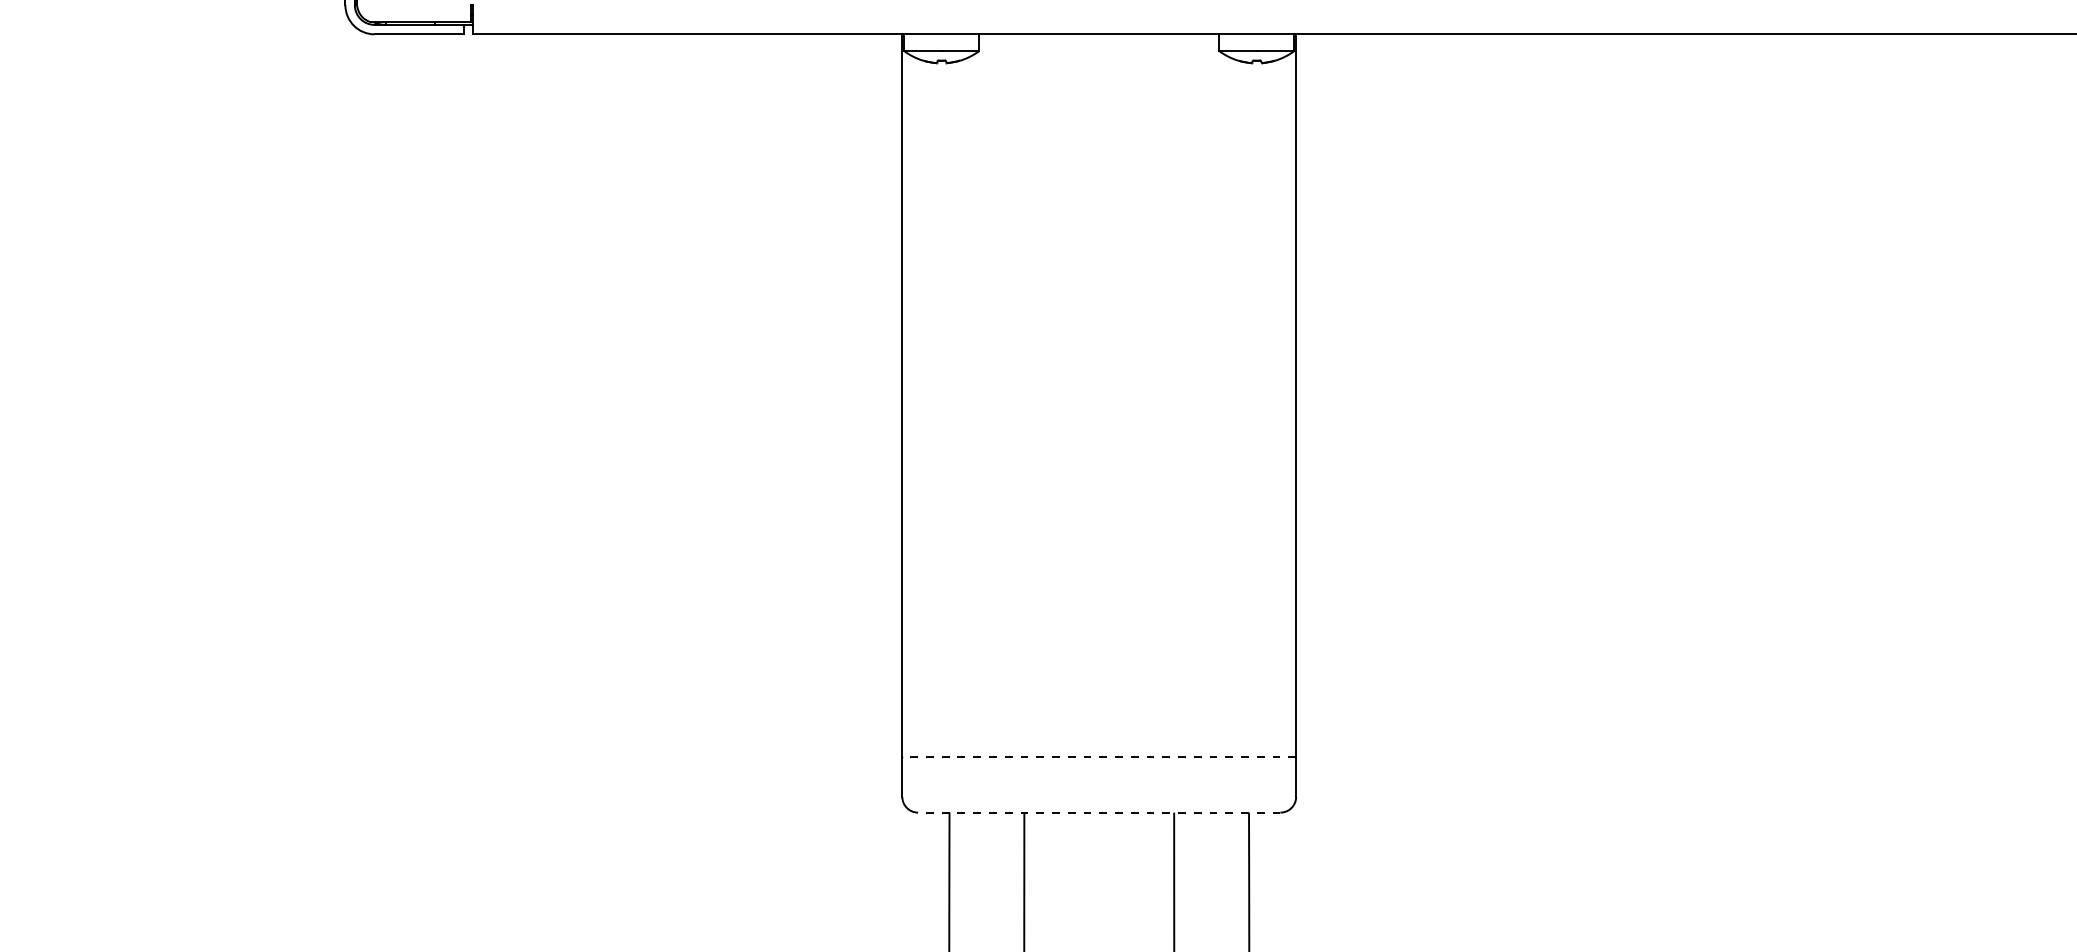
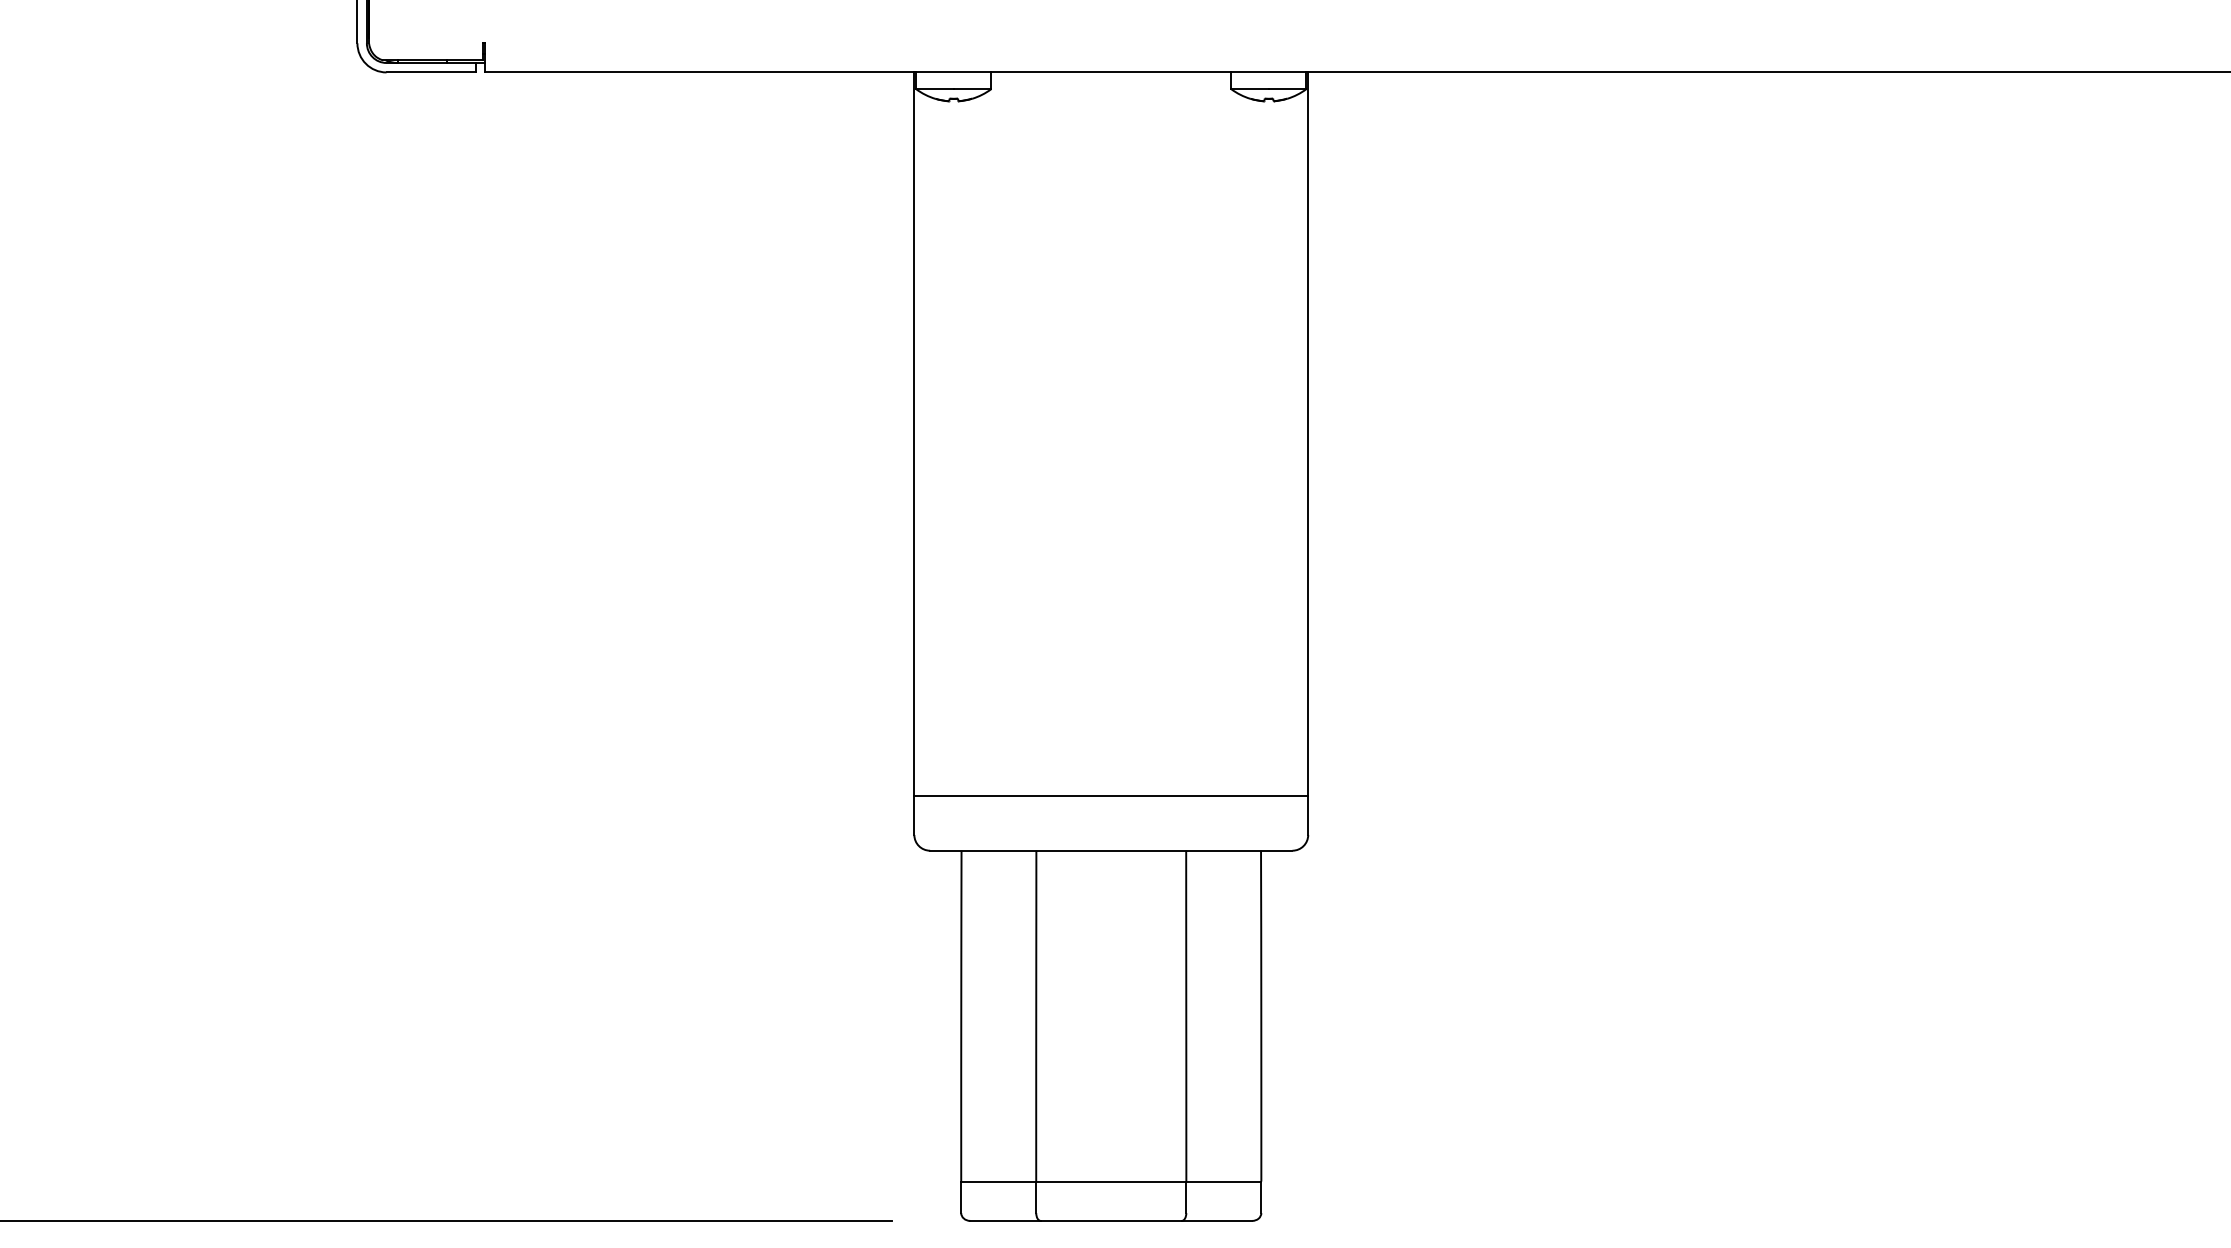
line: (1099, 757) -> (1111, 795), dashed -> solid
line: (1098, 812) -> (1110, 850), dashed -> solid

